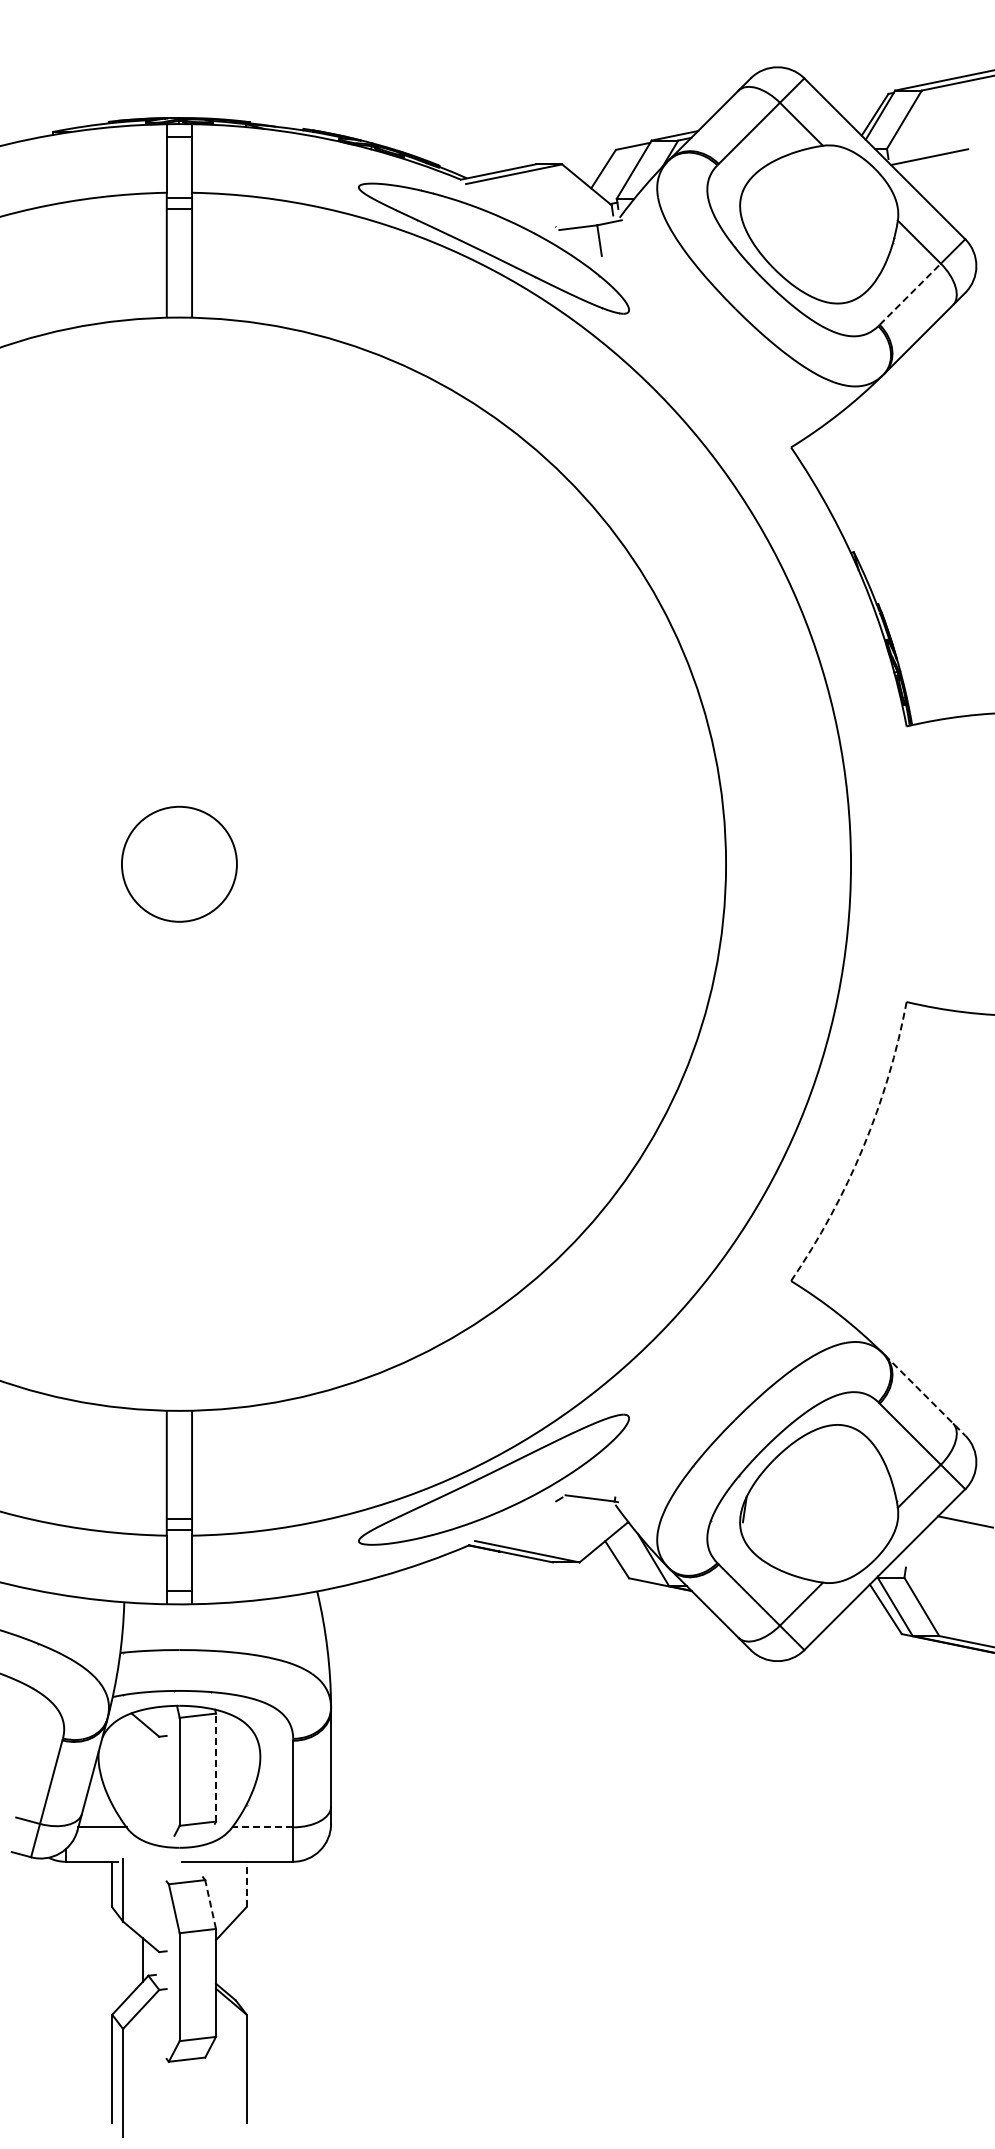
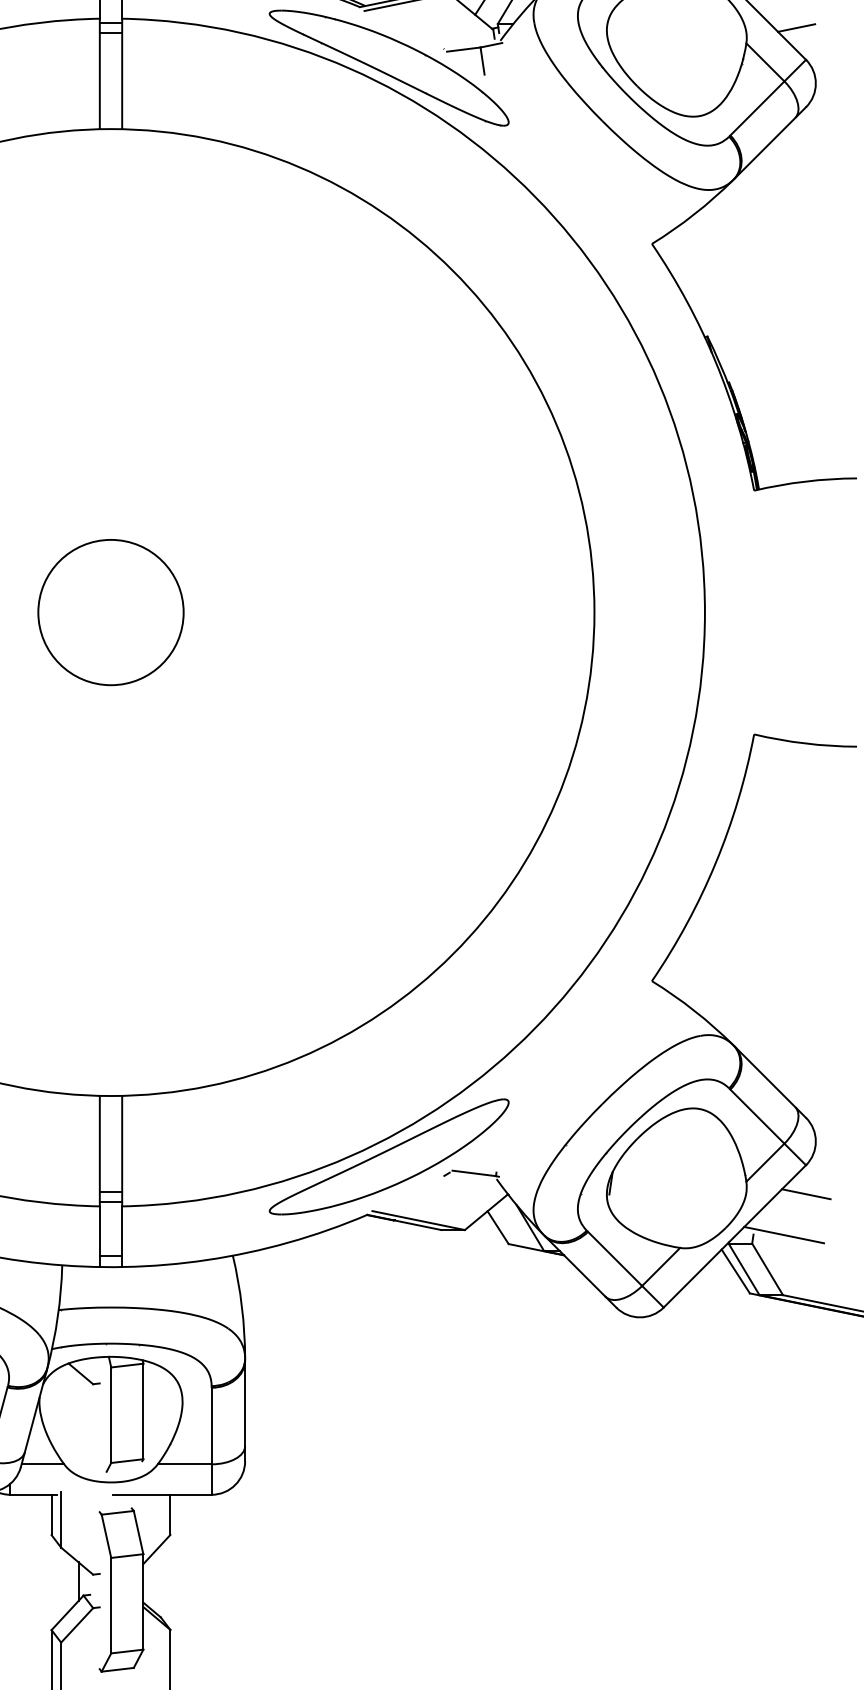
line: (954, 203) -> (796, 28), added
line: (910, 293) -> (757, 107), dashed -> solid
circle: (179, 864) -> (111, 612), size x1.43
arc: (863, 1147) -> (715, 863), dashed -> solid
line: (925, 1395) -> (770, 1082), dashed -> solid
line: (940, 1567) -> (784, 1234), added
line: (216, 1767) -> (143, 1411), dashed -> solid
line: (262, 1827) -> (184, 1464), dashed -> solid
line: (246, 1884) -> (170, 1514), dashed -> solid
line: (210, 1904) -> (138, 1532), dashed -> solid

